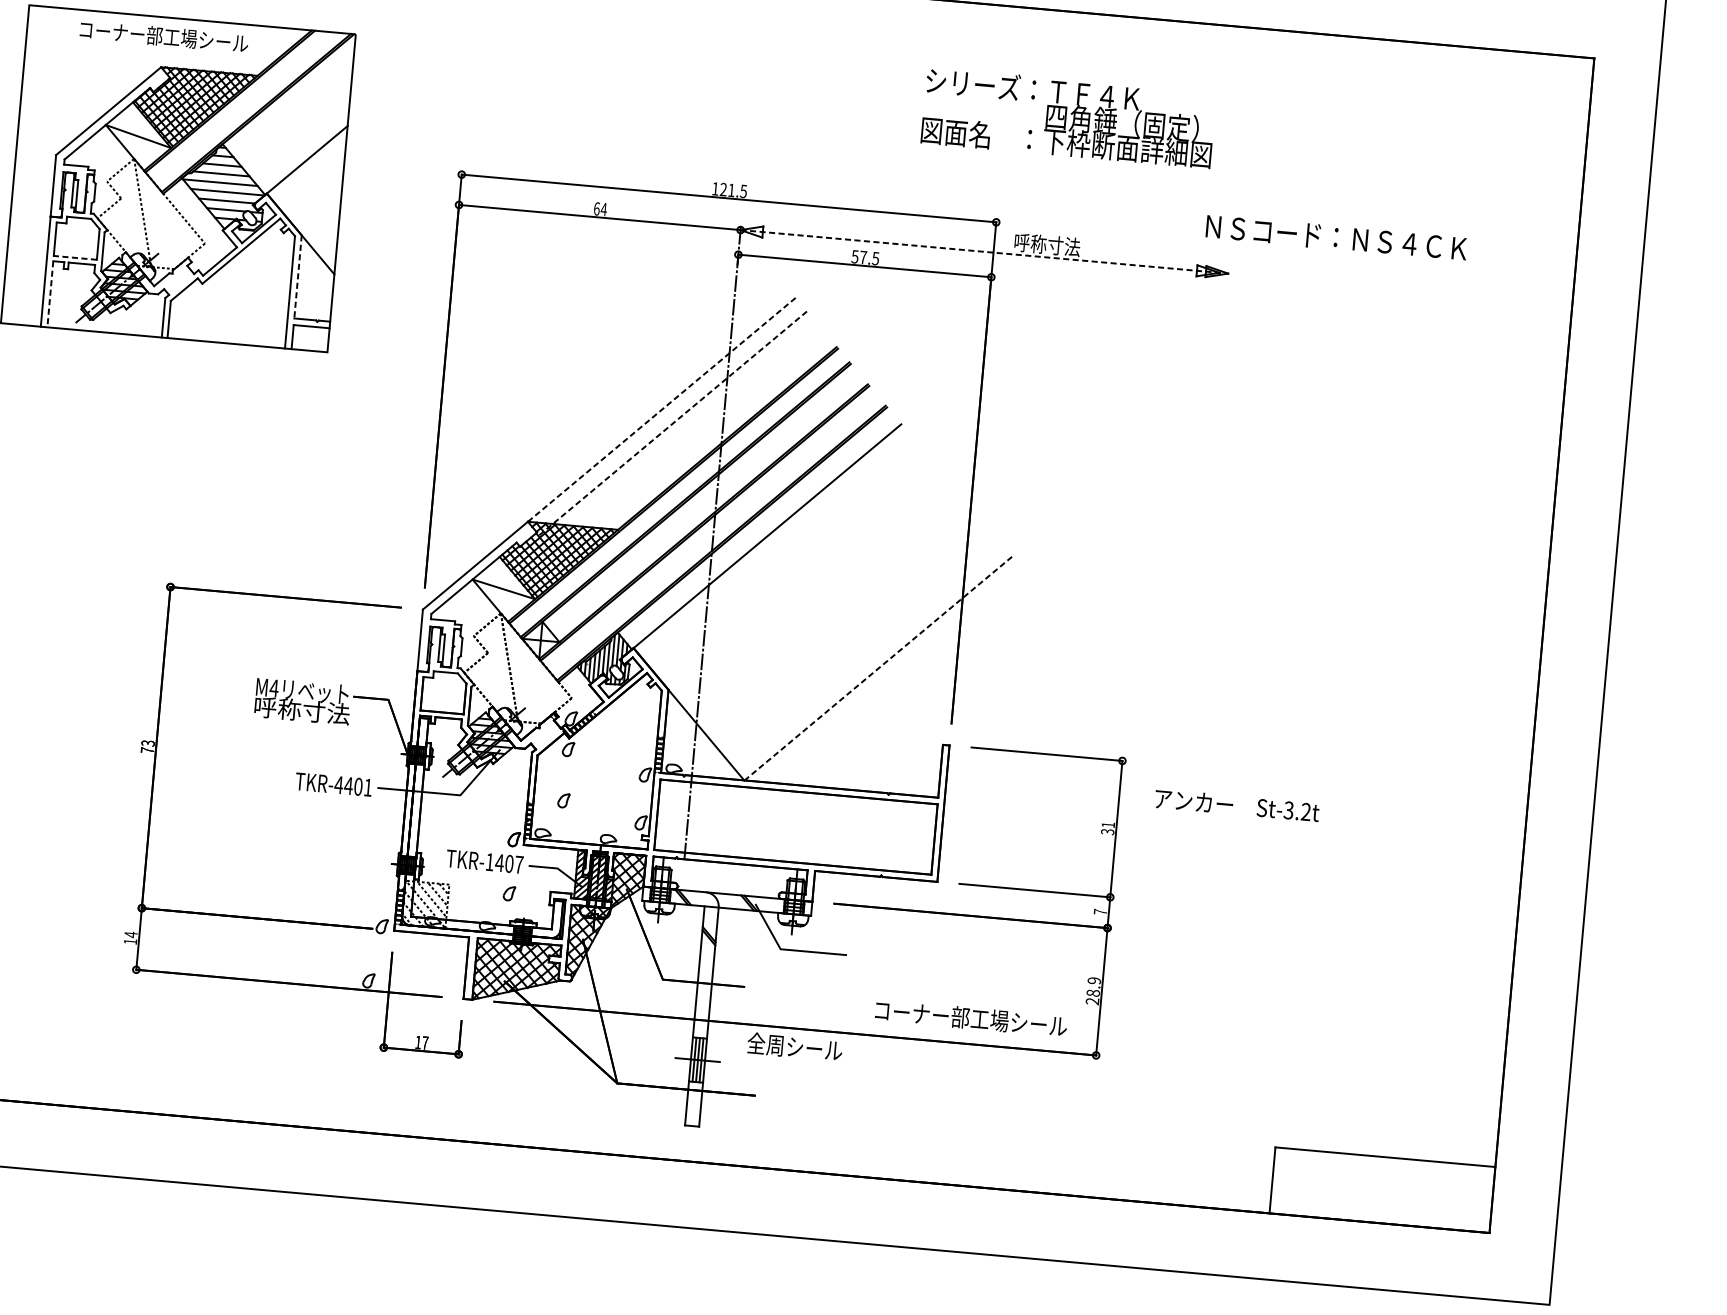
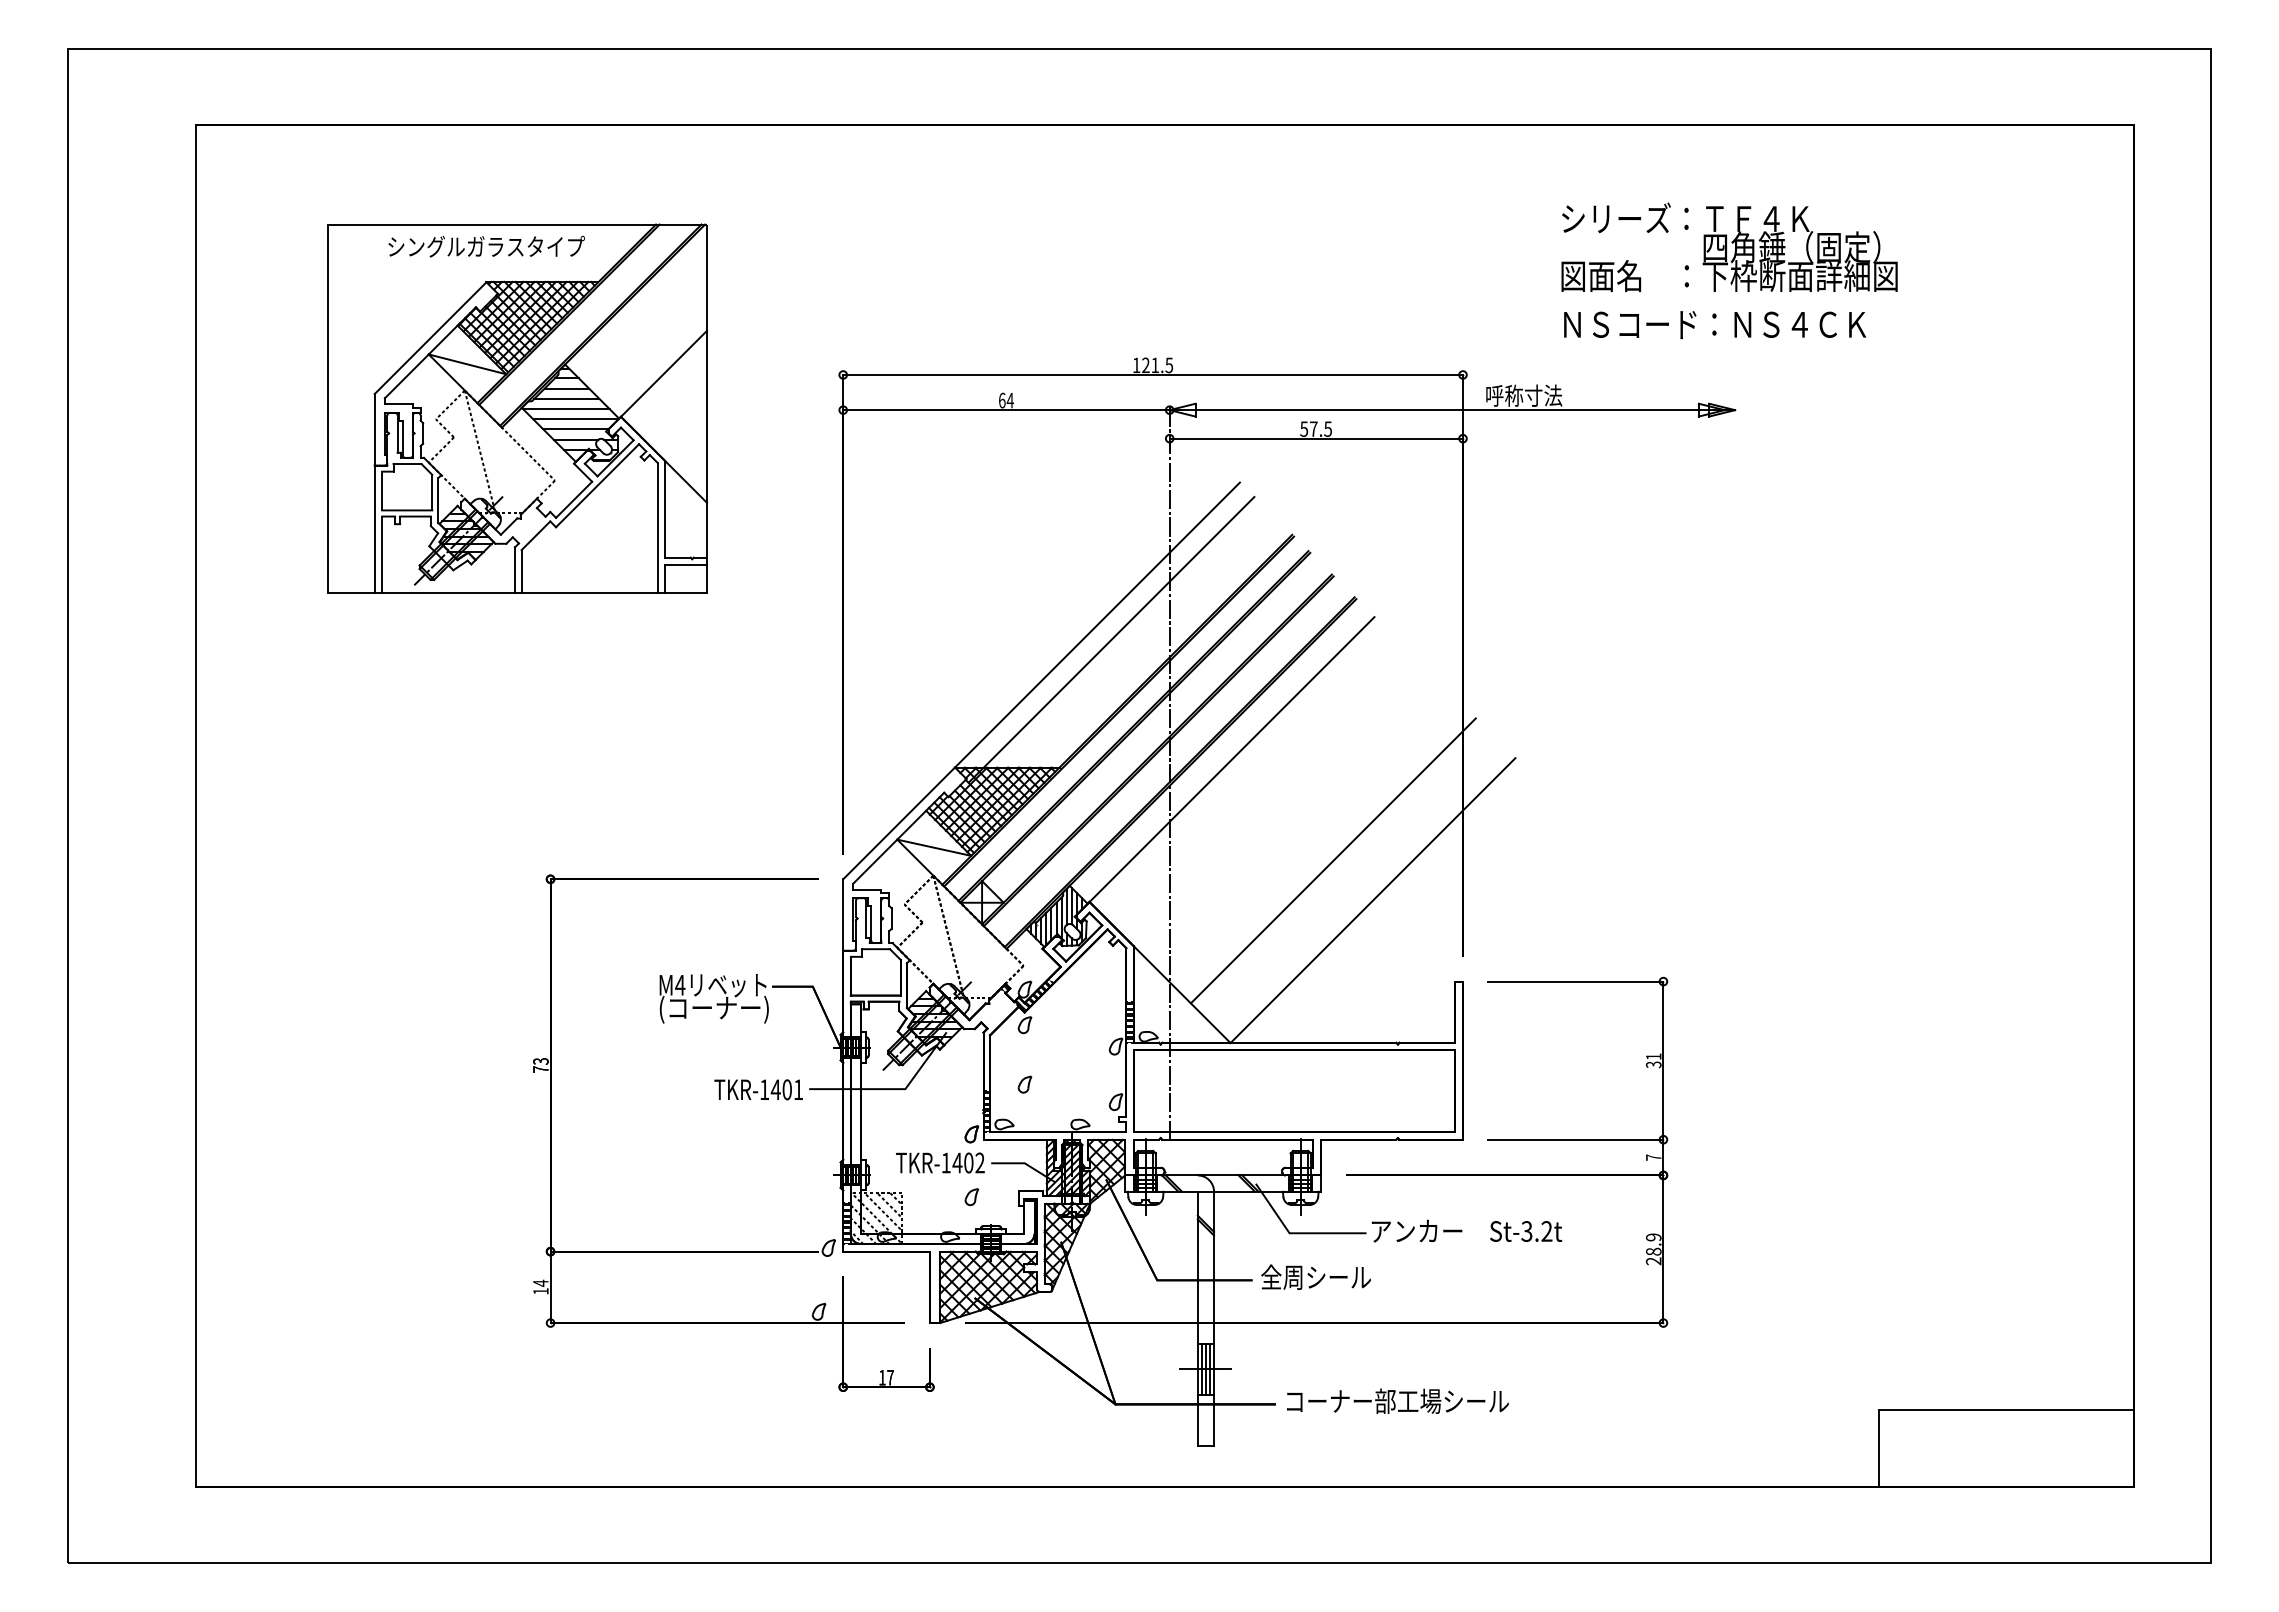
text: (163, 36) -> (486, 246), コーナー部工場シール -> シングルガラスタイプ
text: (1068, 117) -> (1729, 247), moved
text: (1336, 238) -> (1715, 325), moved
line: (984, 252) -> (1452, 410), dashed -> solid
line: (75, 257) -> (407, 510), dashed -> solid
line: (298, 276) -> (665, 509), dashed -> solid
line: (50, 294) -> (382, 555), dashed -> solid
line: (661, 409) -> (1097, 624), dashed -> solid
line: (673, 423) -> (1112, 639), dashed -> solid
line: (846, 631) -> (1332, 860), added
line: (878, 668) -> (1373, 900), dashed -> solid
text: (301, 711) -> (714, 1009), 呼称寸法 -> (コーナー)
text: (338, 784) -> (764, 1089), TKR-4401 -> TKR-1401
text: (1236, 804) -> (1466, 1230), moved
text: (518, 864) -> (979, 1162), TKR-1407 -> TKR-1402
text: (970, 1017) -> (1397, 1400), moved
text: (794, 1046) -> (1315, 1276), moved

